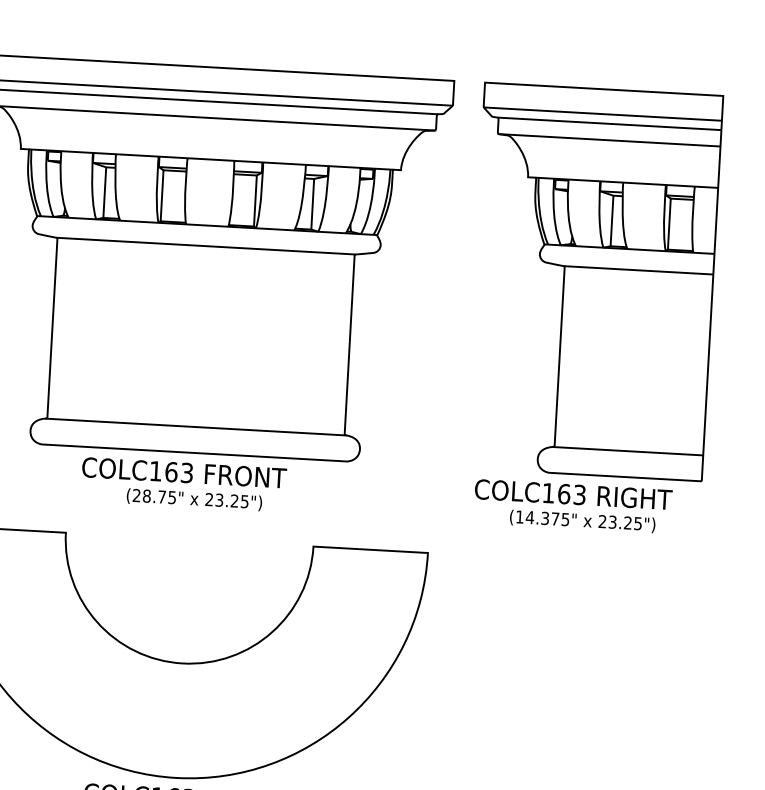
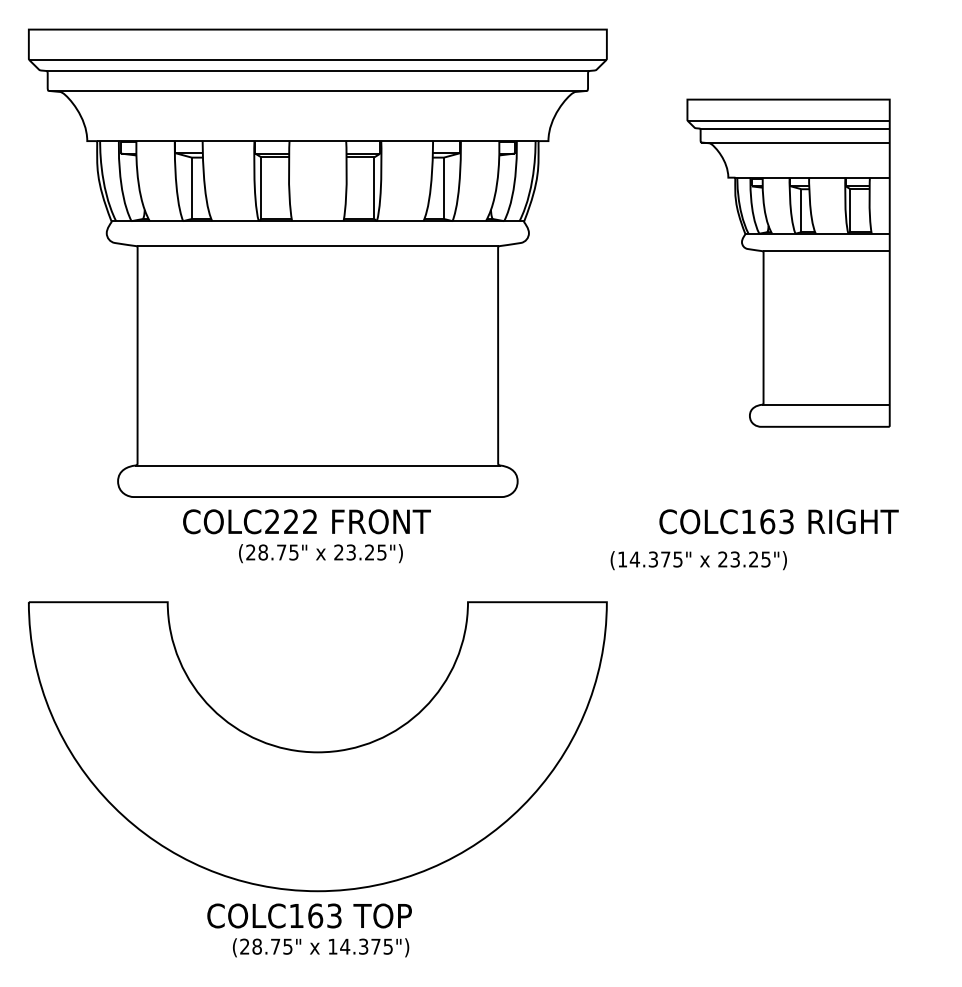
part: (593, 281) -> (788, 262), size x0.7
text: (171, 471) -> (291, 521), COLC163 -> COLC222
text: (582, 521) -> (698, 560), moved

